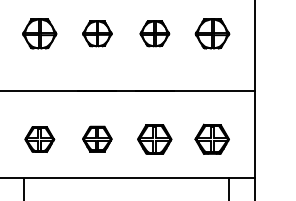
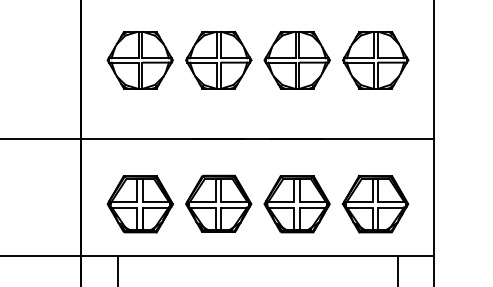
part: (97, 33) -> (218, 59), size x1.67
part: (154, 33) -> (296, 59), size x1.67
part: (39, 34) -> (139, 60), size x1.43
part: (212, 34) -> (375, 60), size x1.43
part: (97, 138) -> (218, 203), size x1.67
part: (212, 138) -> (375, 203), size x1.43
part: (39, 139) -> (139, 204), size x1.67
part: (154, 139) -> (296, 204), size x1.43

